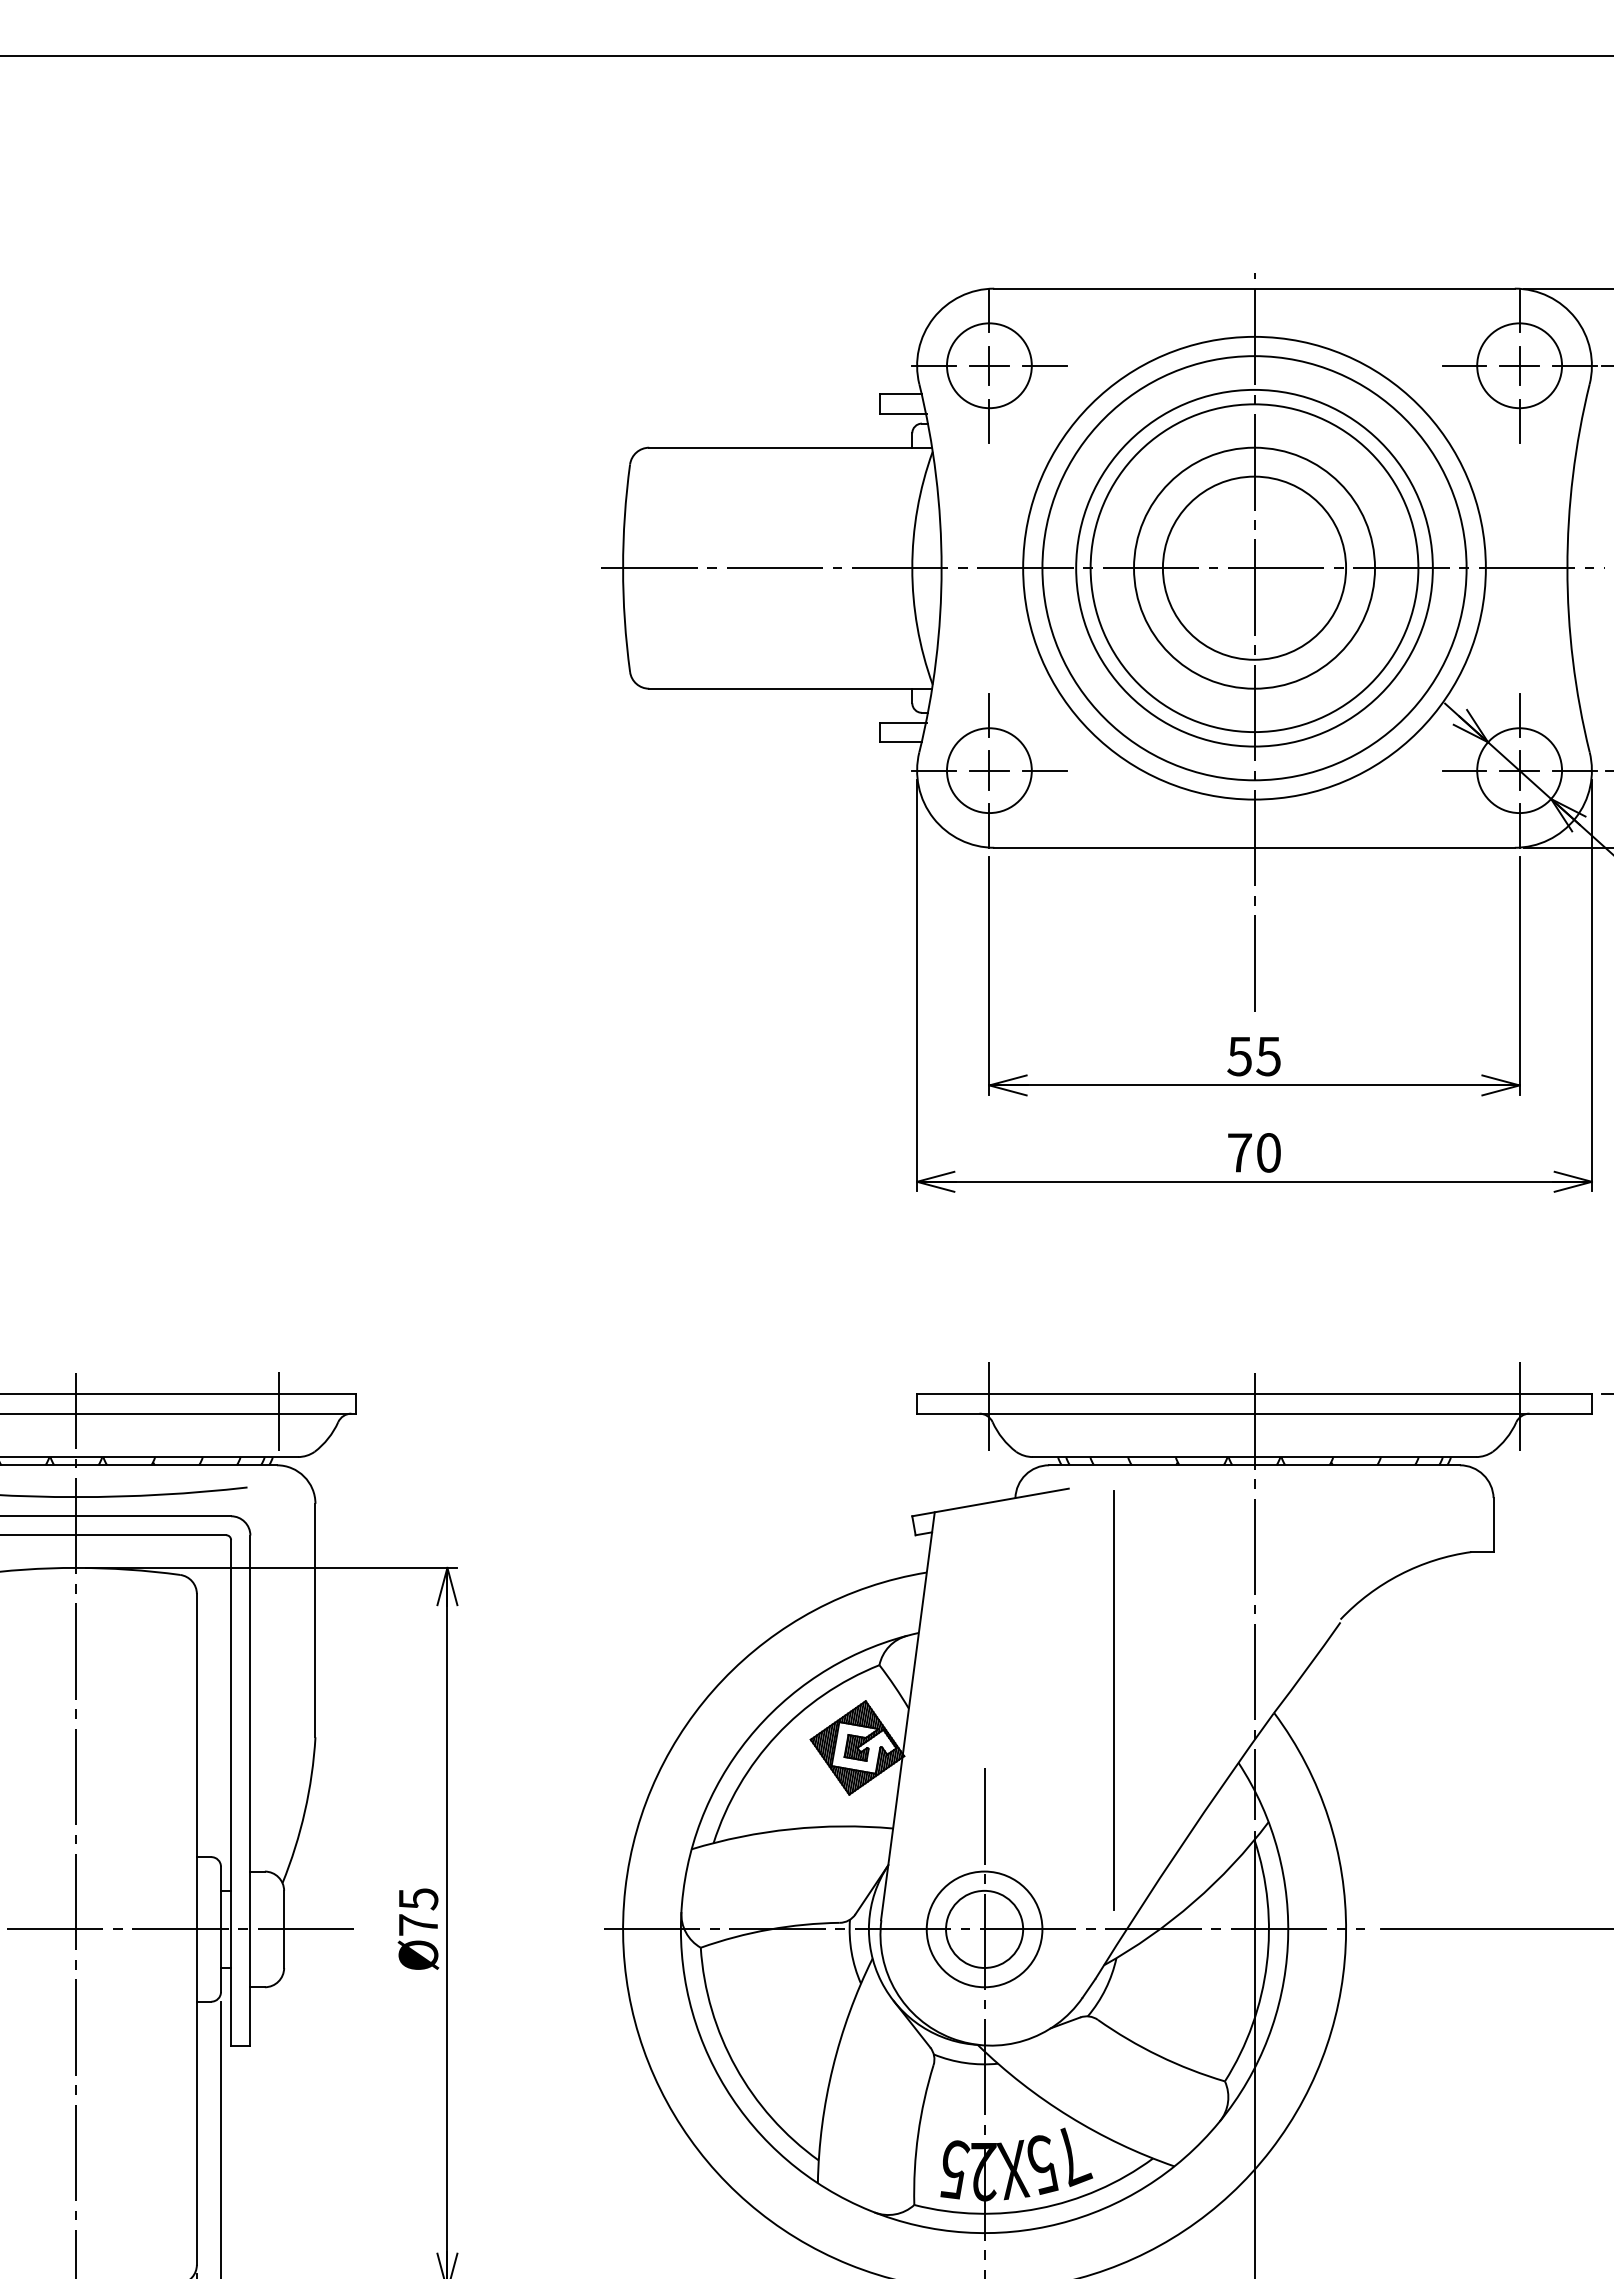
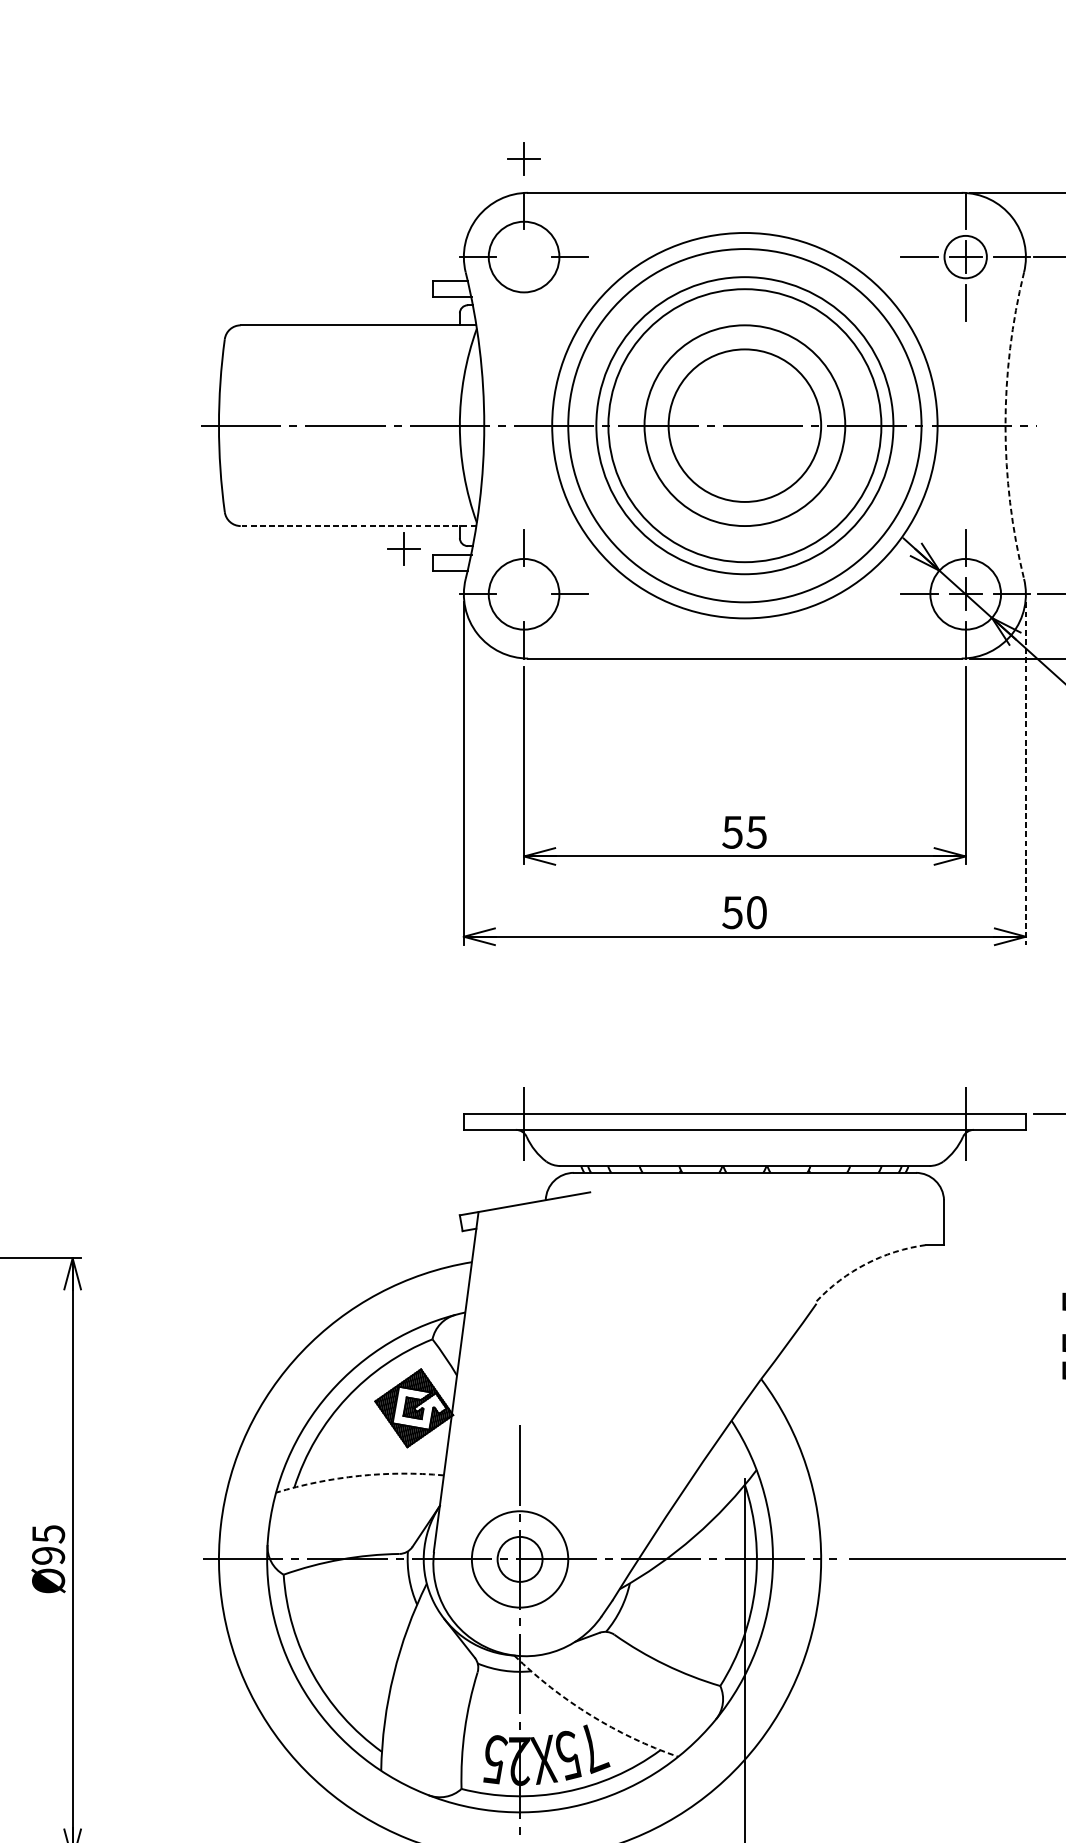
part: (989, 365) -> (524, 158), moved
circle: (1519, 365) -> (965, 256), size x0.6
line: (989, 420) -> (524, 302), removed
arc: (1567, 568) -> (1005, 425), solid -> dashed
line: (1254, 641) -> (744, 486), removed
line: (790, 688) -> (358, 525), solid -> dashed
part: (989, 770) -> (404, 549), moved
line: (1591, 985) -> (1025, 773), solid -> dashed
text: (1239, 1152) -> (732, 912), 70 -> 50
arc: (1400, 1574) -> (866, 1263), solid -> dashed
line: (1254, 1596) -> (744, 1282), removed
line: (1113, 1699) -> (627, 1367), removed
arc: (791, 1829) -> (359, 1476), solid -> dashed
text: (418, 1924) -> (48, 1555), Ø75 -> Ø95
circle: (984, 1928) -> (519, 1558), size x0.7
arc: (1069, 2116) -> (590, 1715), solid -> dashed

